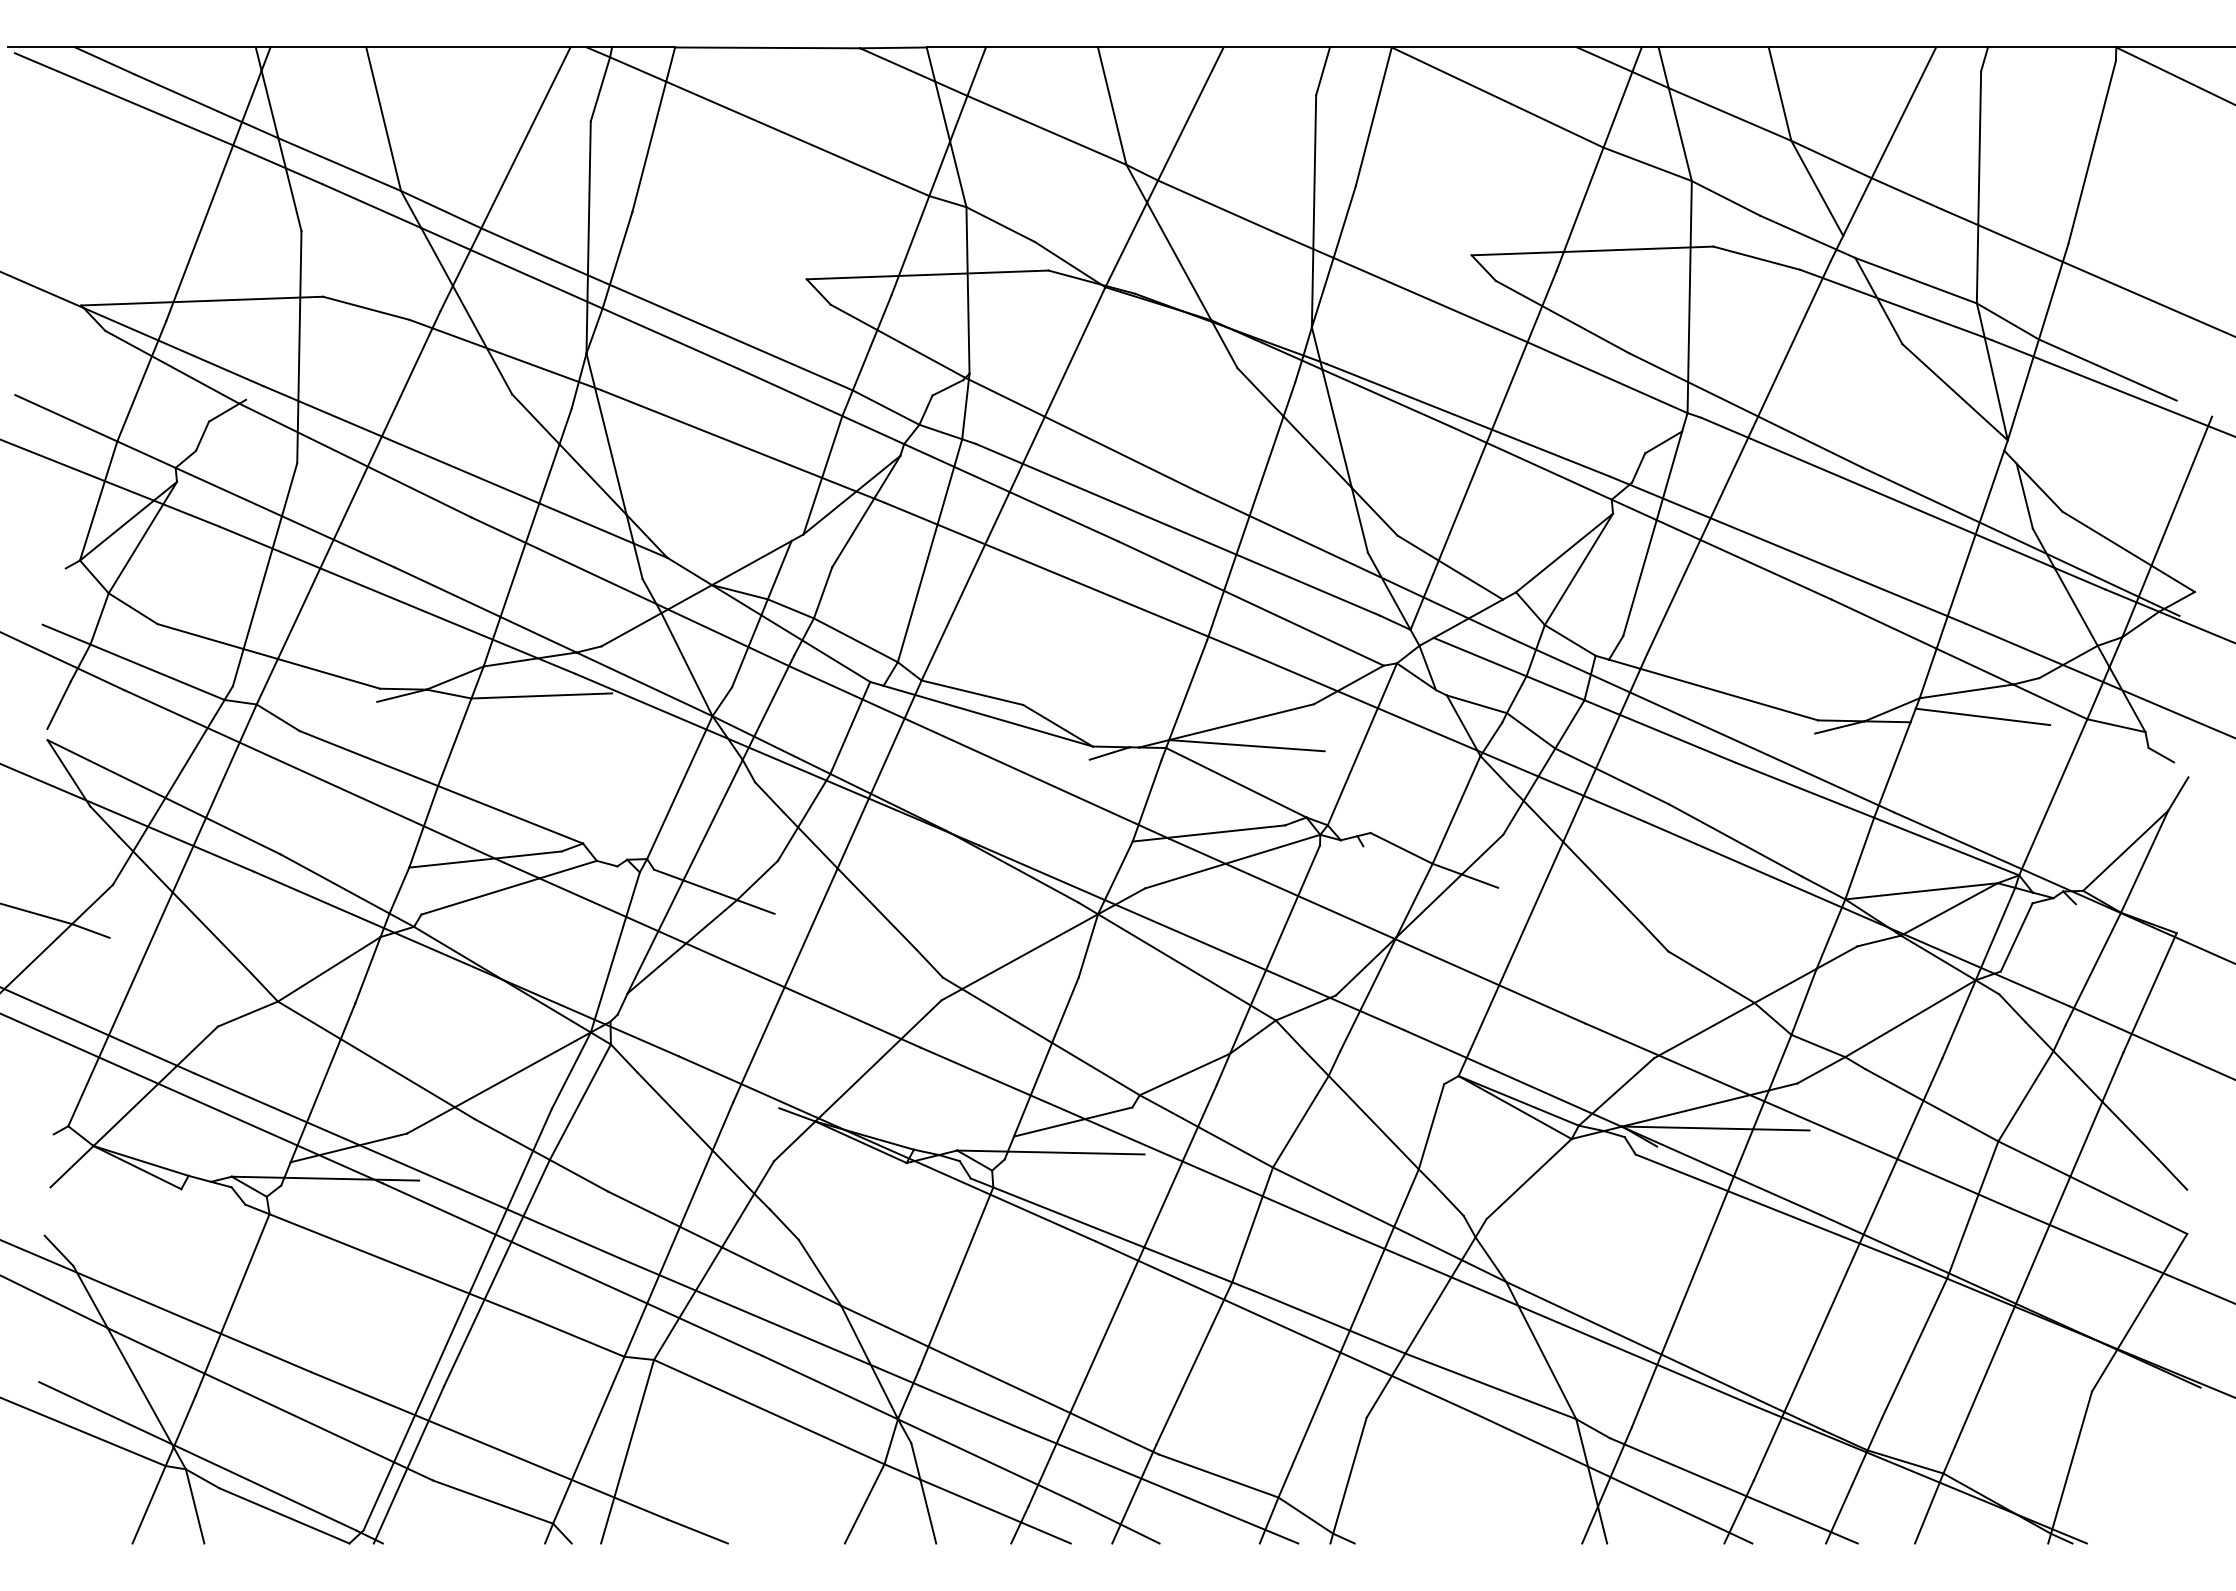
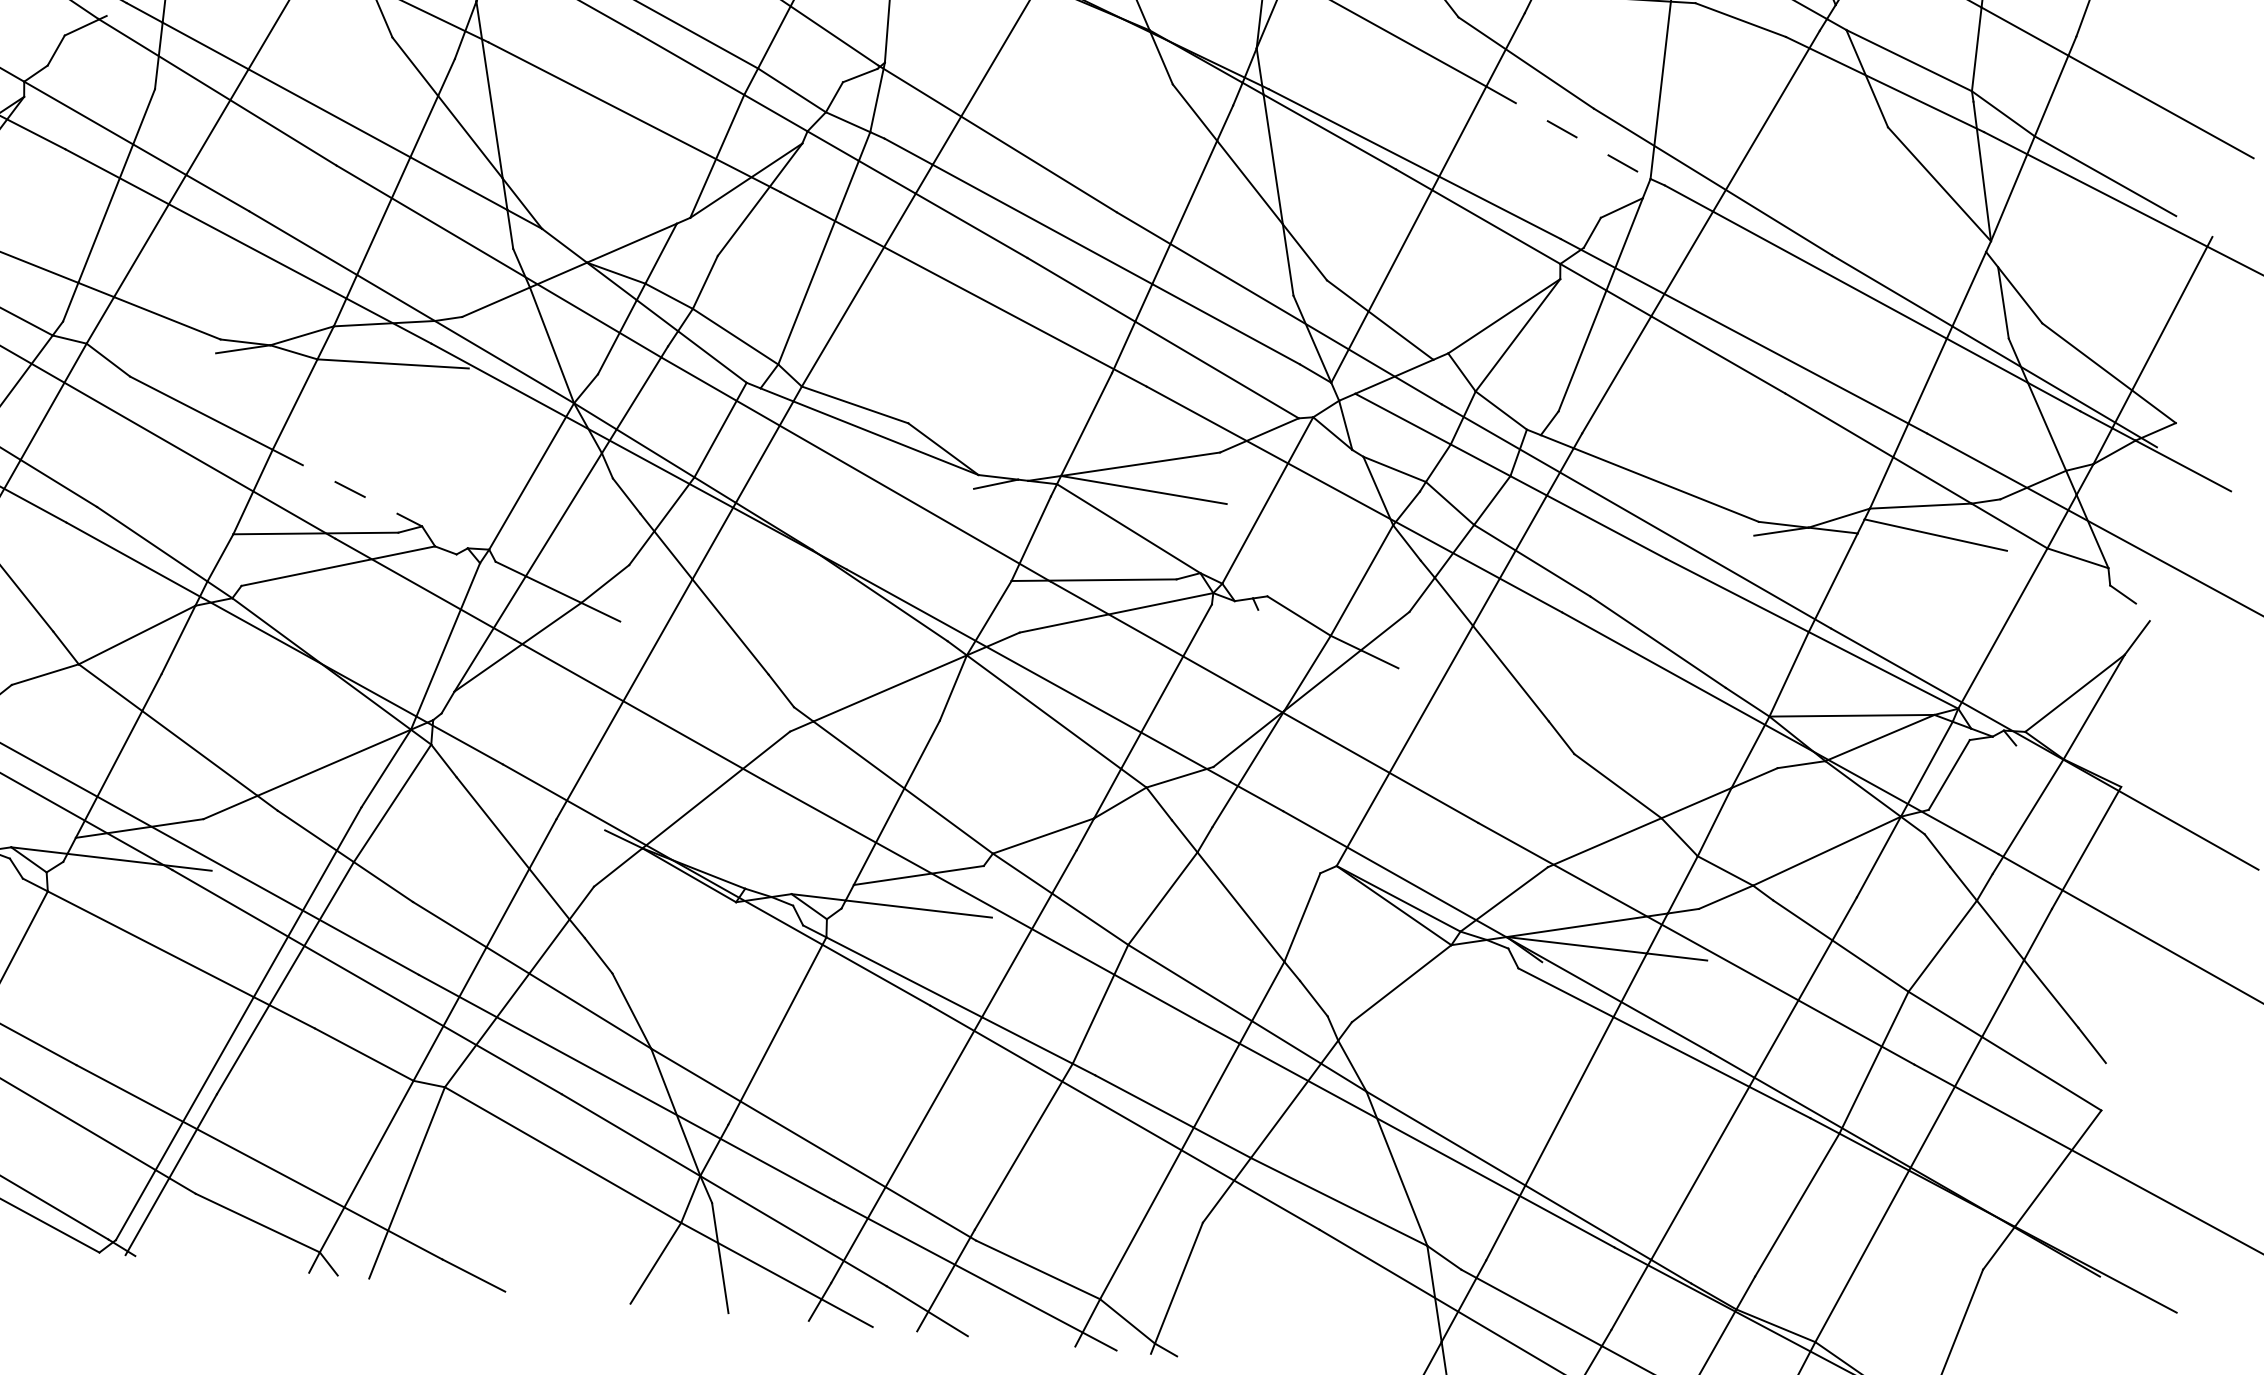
line: (1608, 377) -> (1569, 132), solid -> dashed
line: (510, 814) -> (347, 487), solid -> dashed

